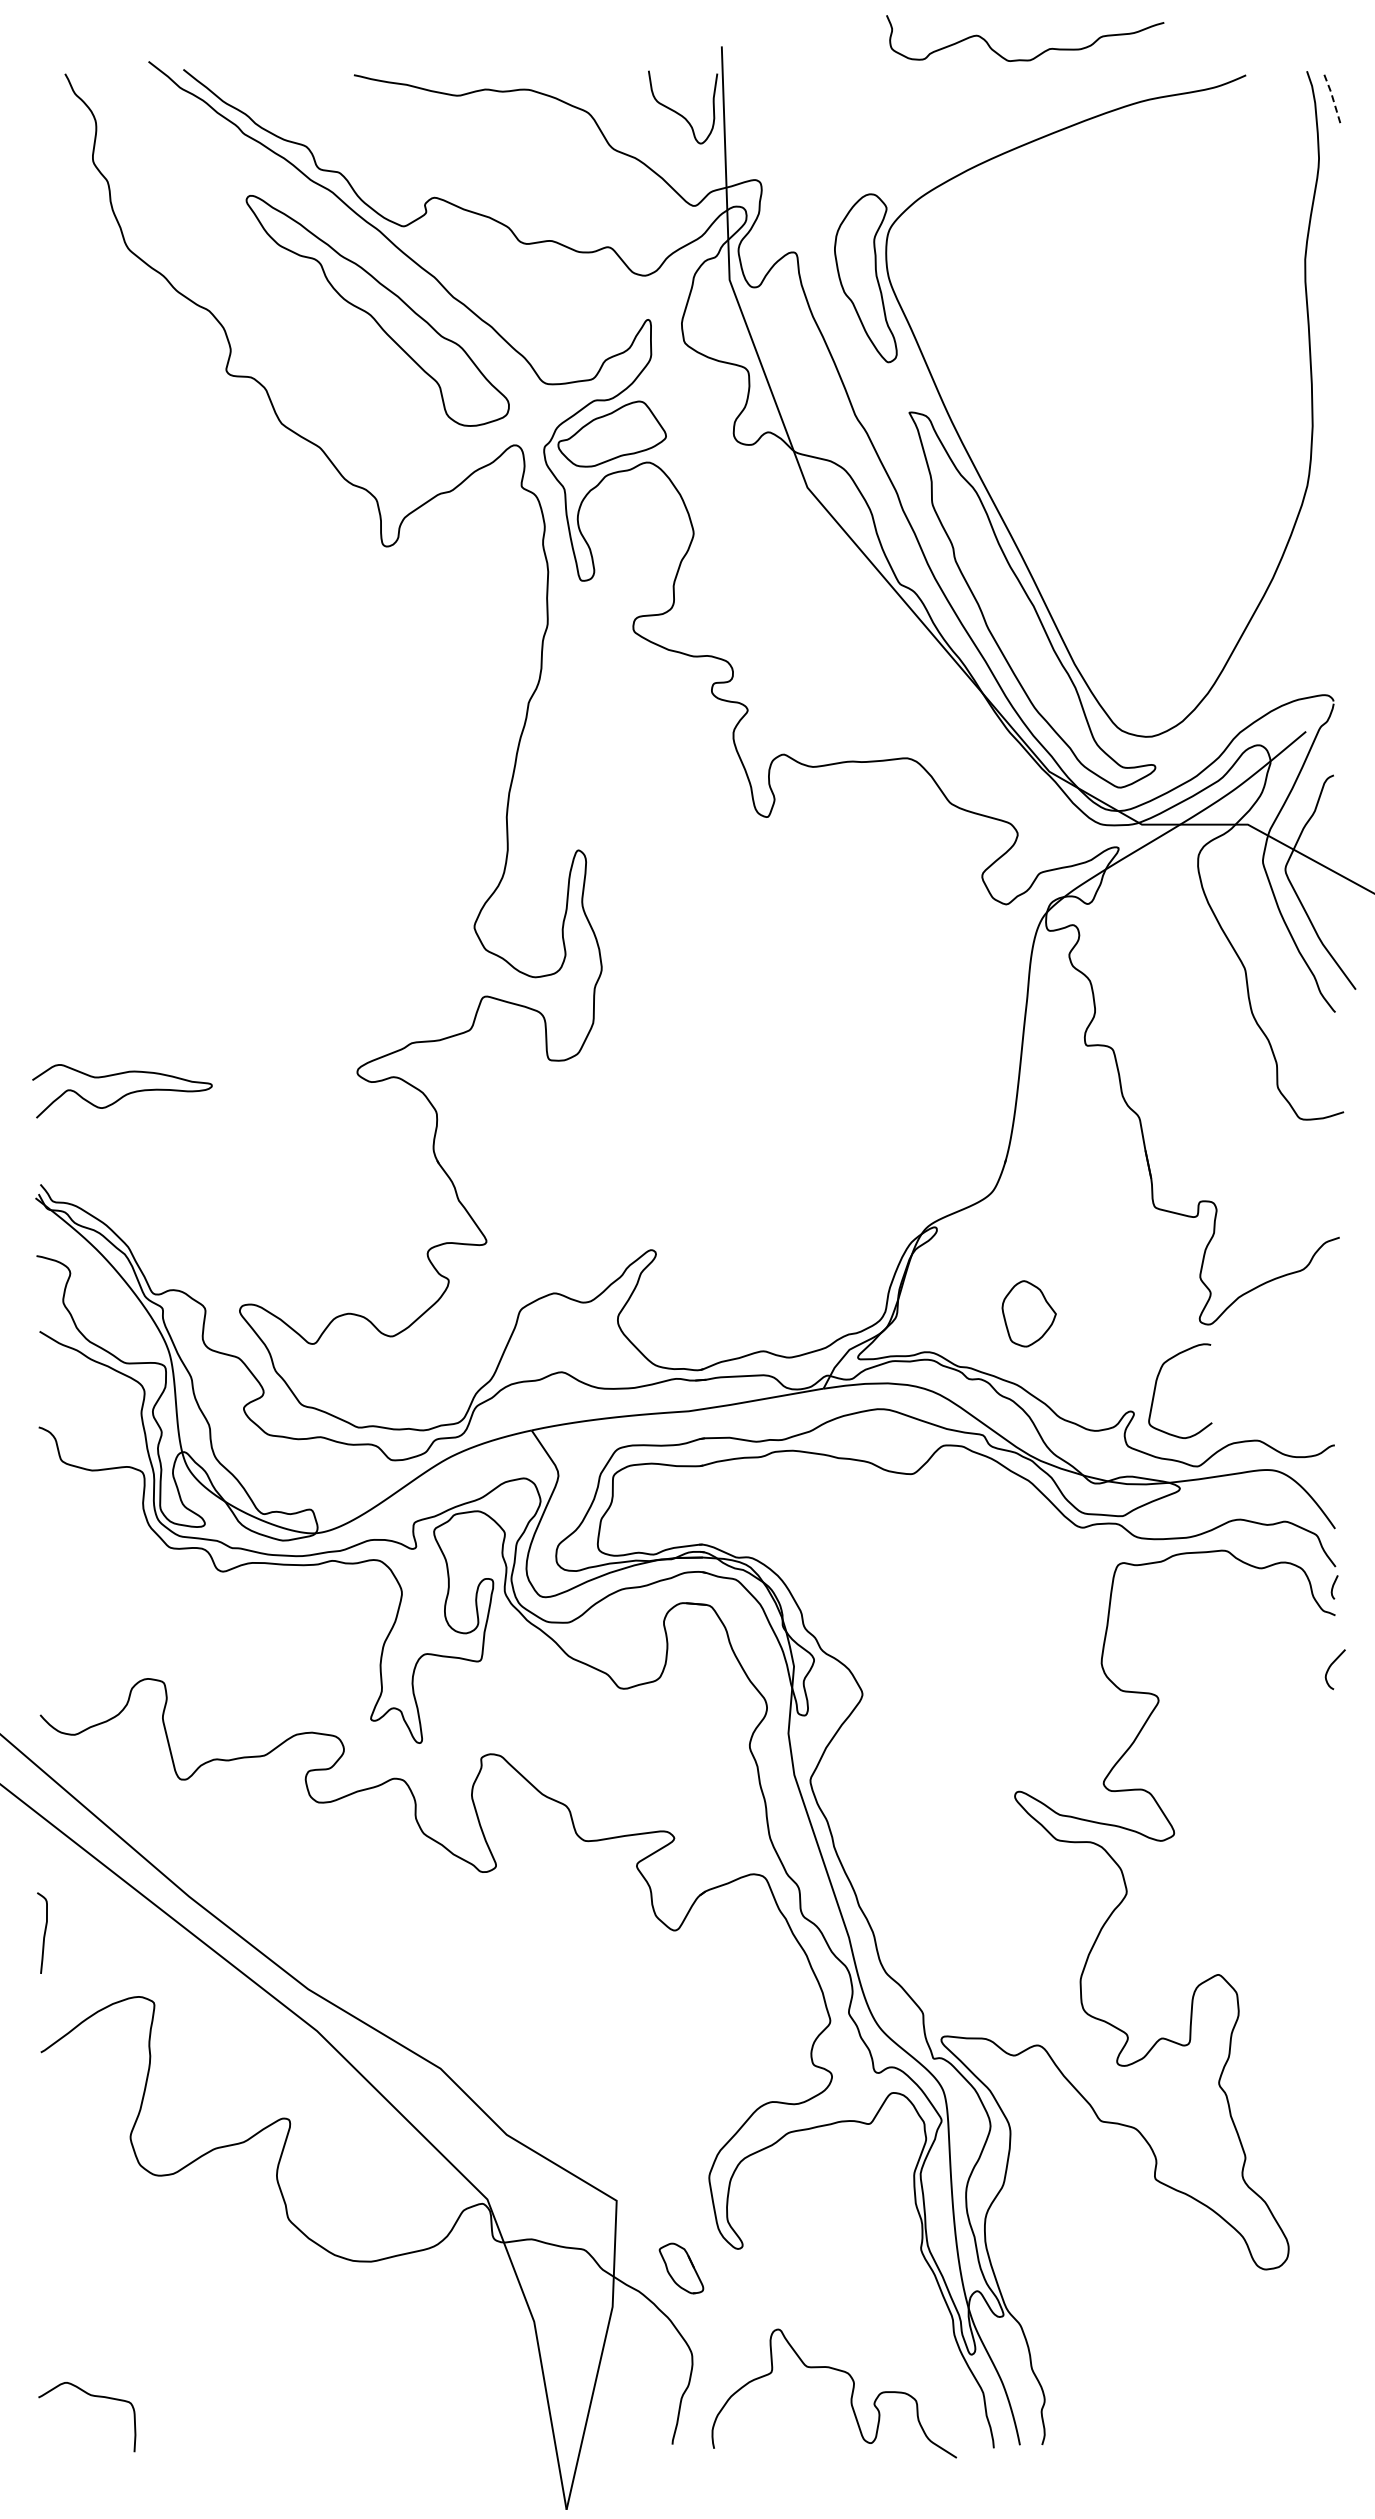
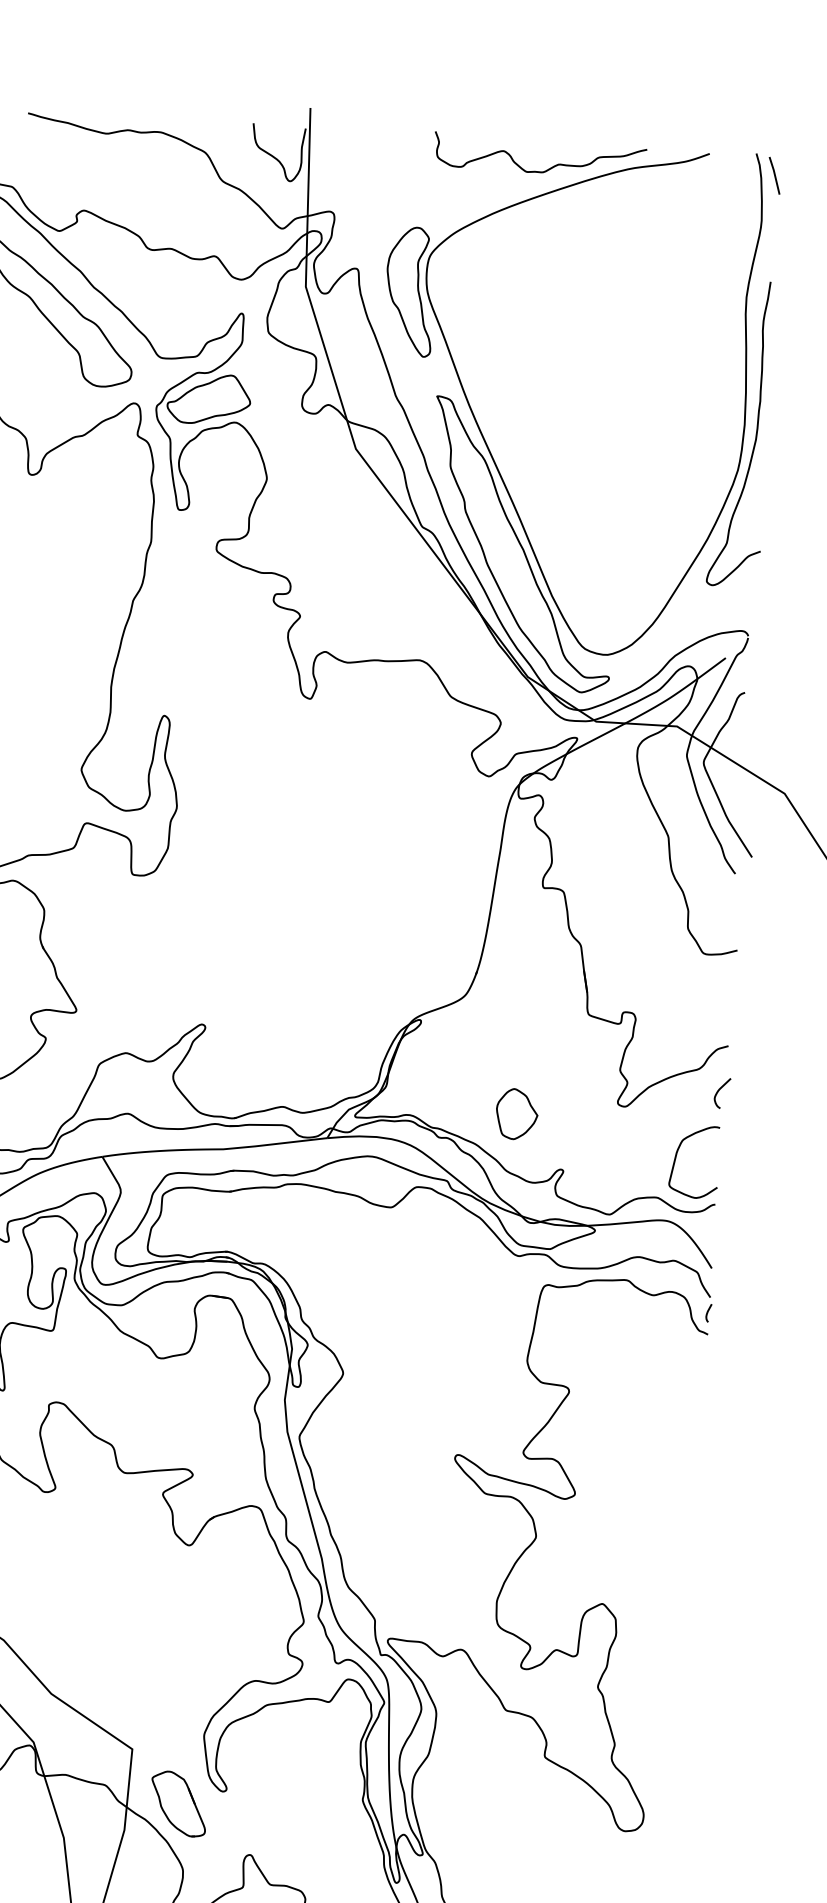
curve: (1036, 55) -> (548, 168), moved
line: (1332, 97) -> (774, 174), dashed -> solid
curve: (1327, 441) -> (755, 437), added
part: (1028, 1313) -> (516, 1113), moved
curve: (1156, 1387) -> (676, 1158), moved
curve: (1331, 1666) -> (719, 1090), moved
part: (681, 2268) -> (178, 1803), size x1.67

